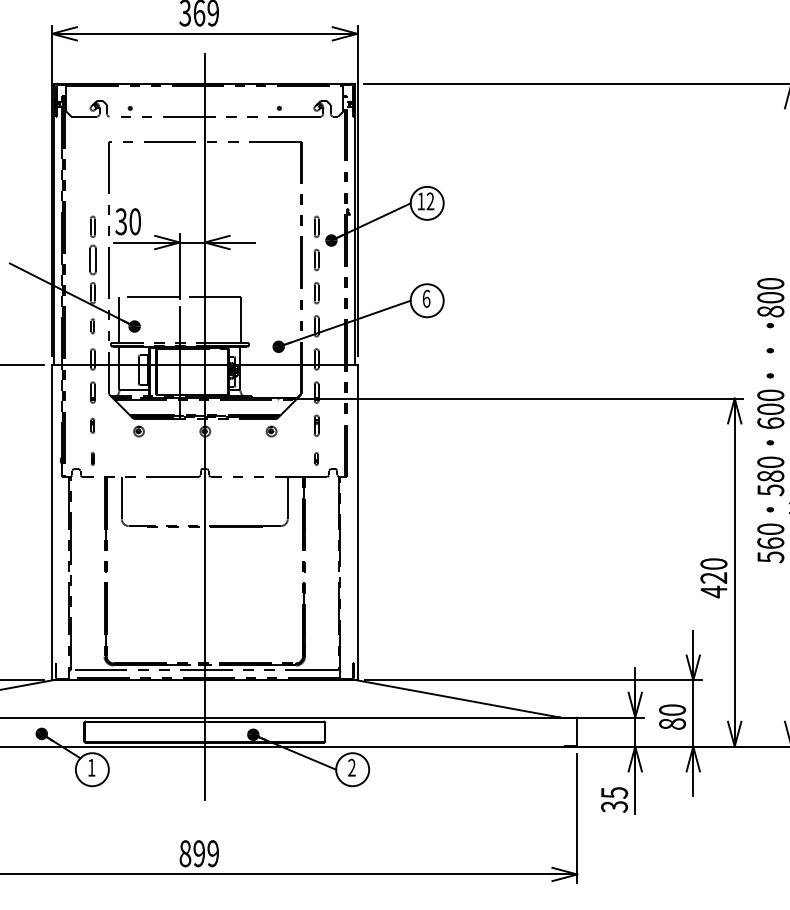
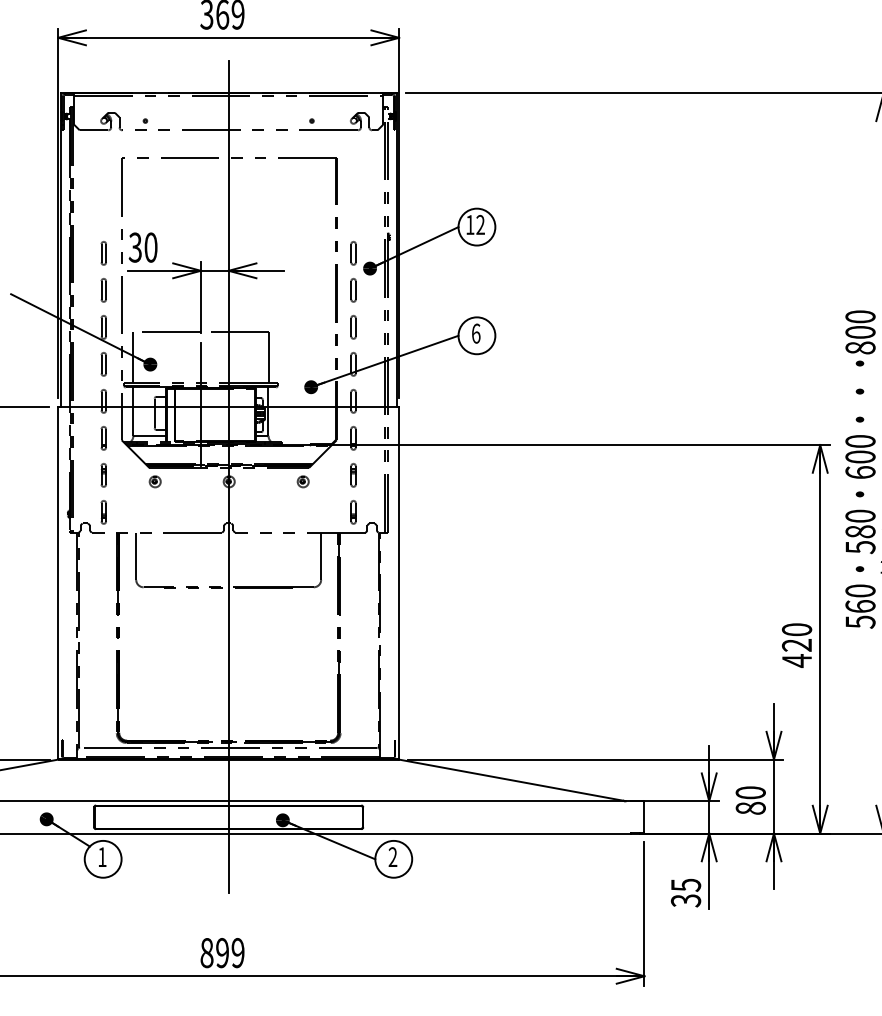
part: (92, 260) -> (103, 290), size x0.71
part: (92, 326) -> (103, 364), size x1.43
part: (92, 425) -> (103, 475), size x1.43
part: (92, 459) -> (103, 512), size x1.67
part: (316, 459) -> (353, 512), size x1.67

